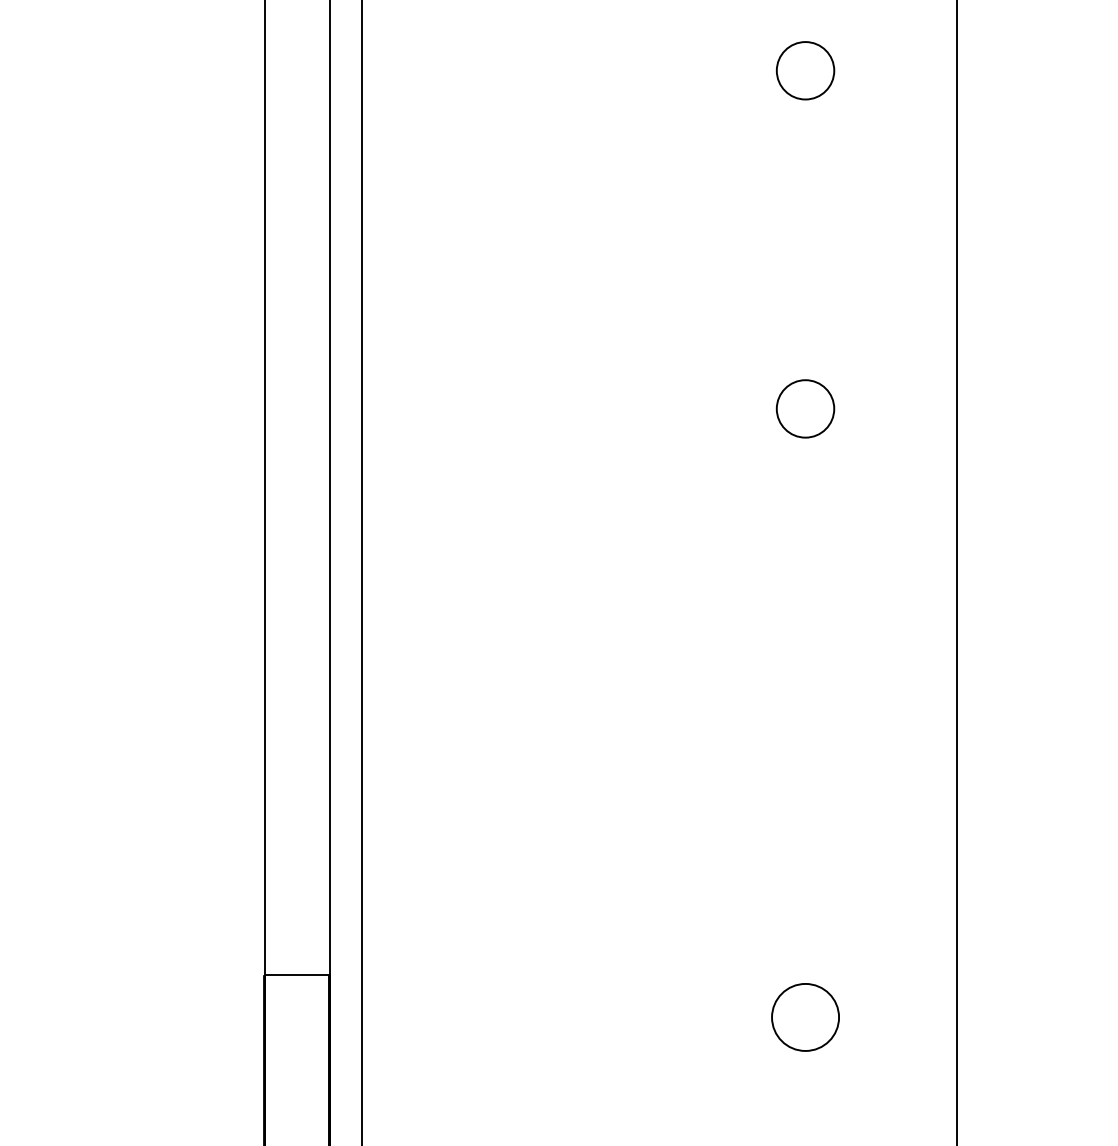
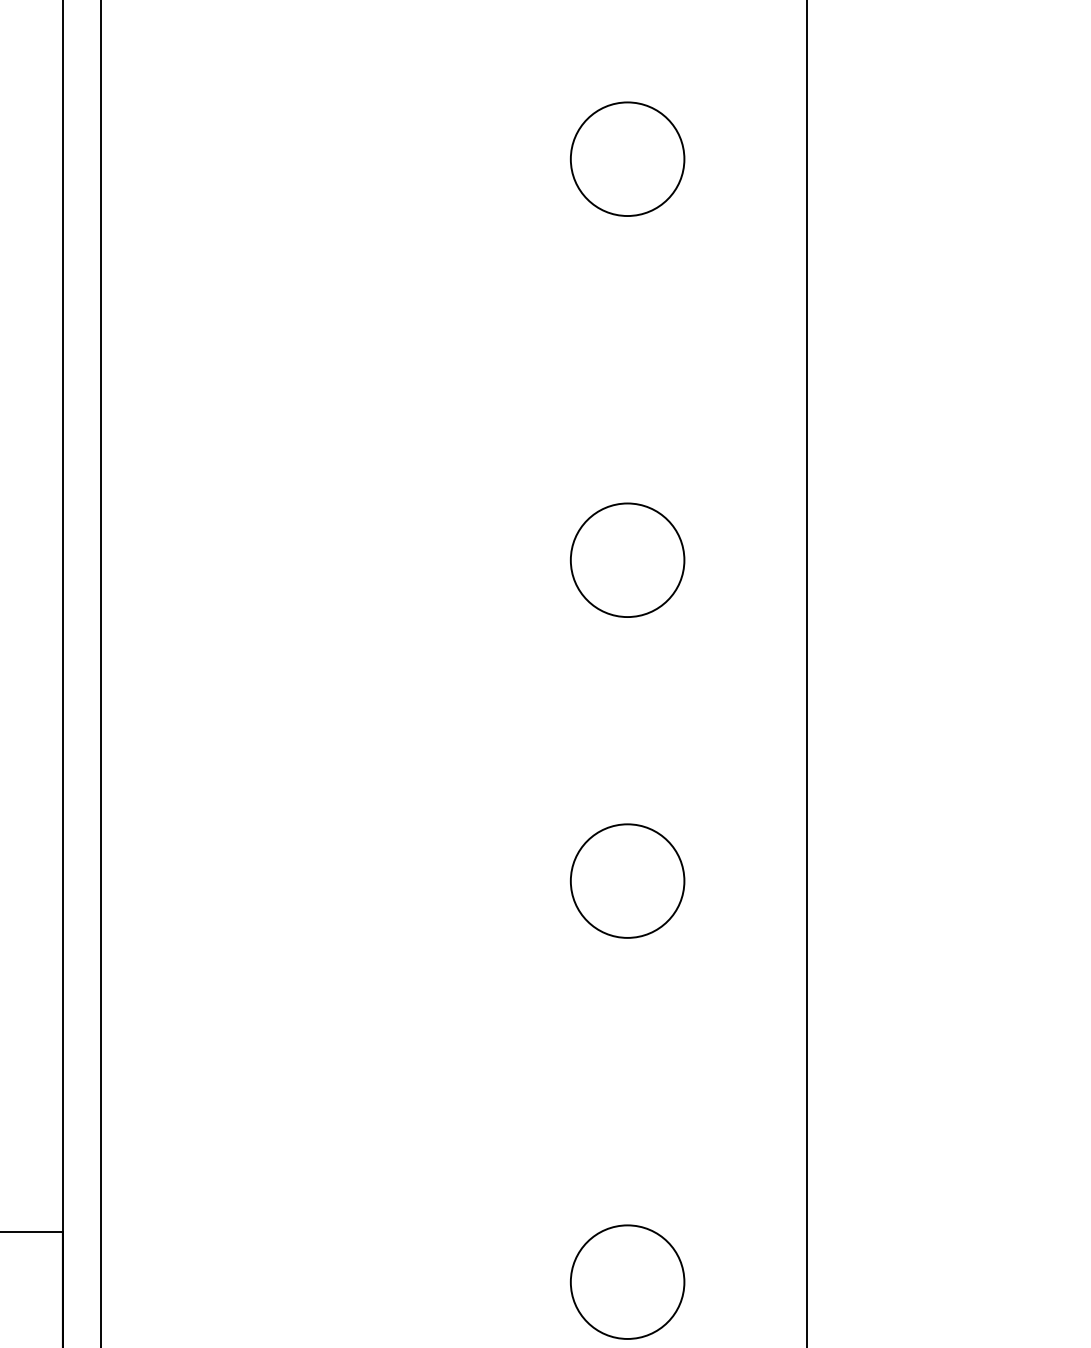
circle: (805, 70) -> (627, 158), size x1.67
circle: (805, 408) -> (627, 559), size x1.67
circle: (805, 679) -> (627, 881), added
circle: (805, 1017) -> (627, 1282), size x1.43

